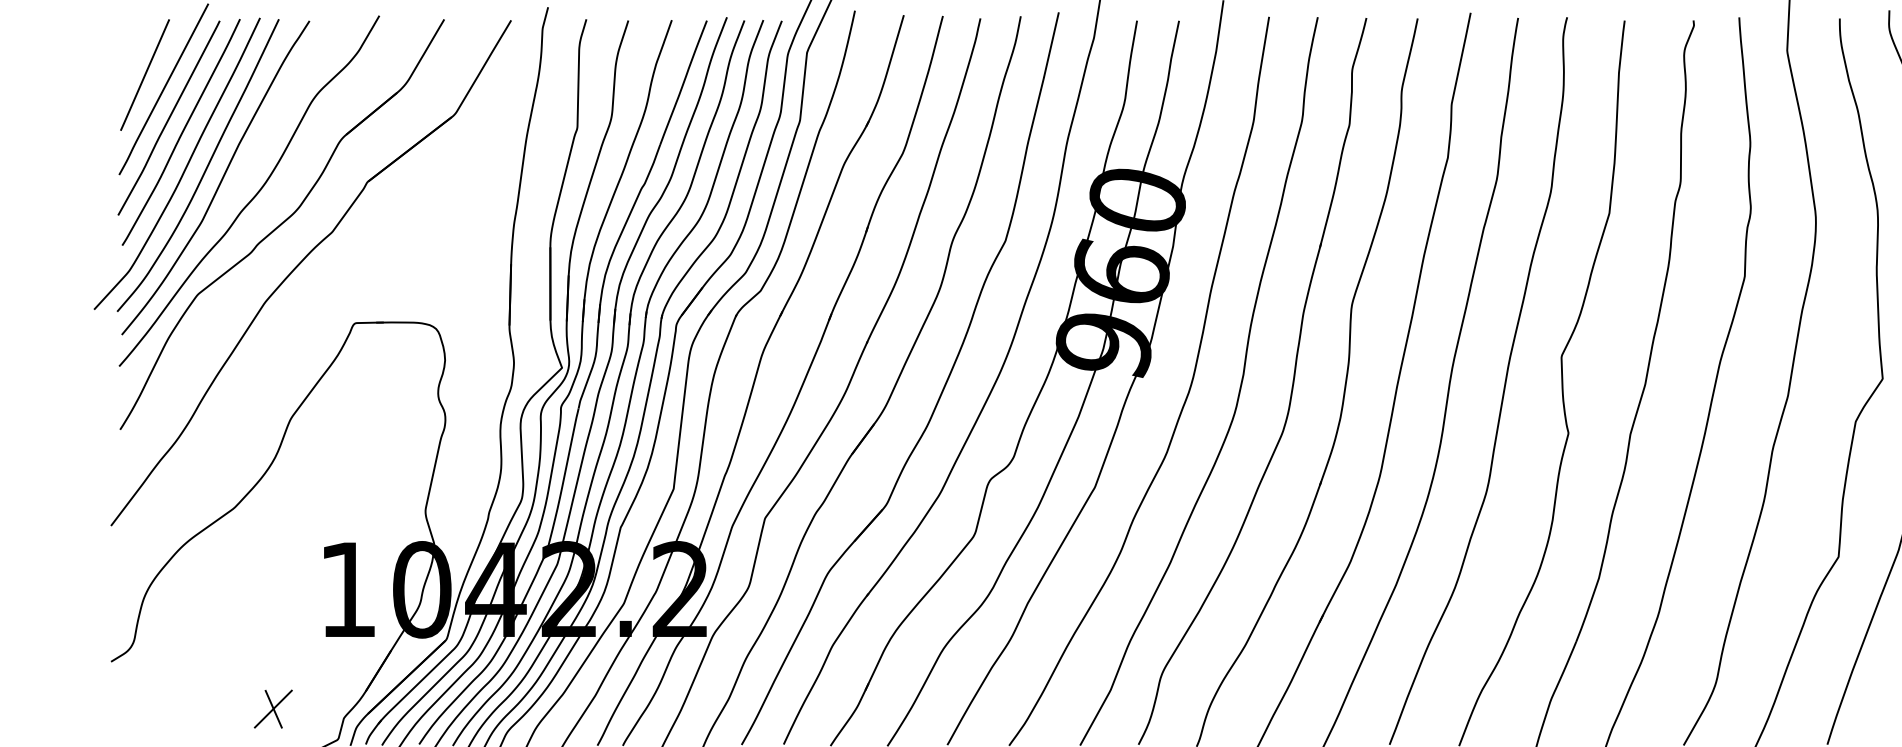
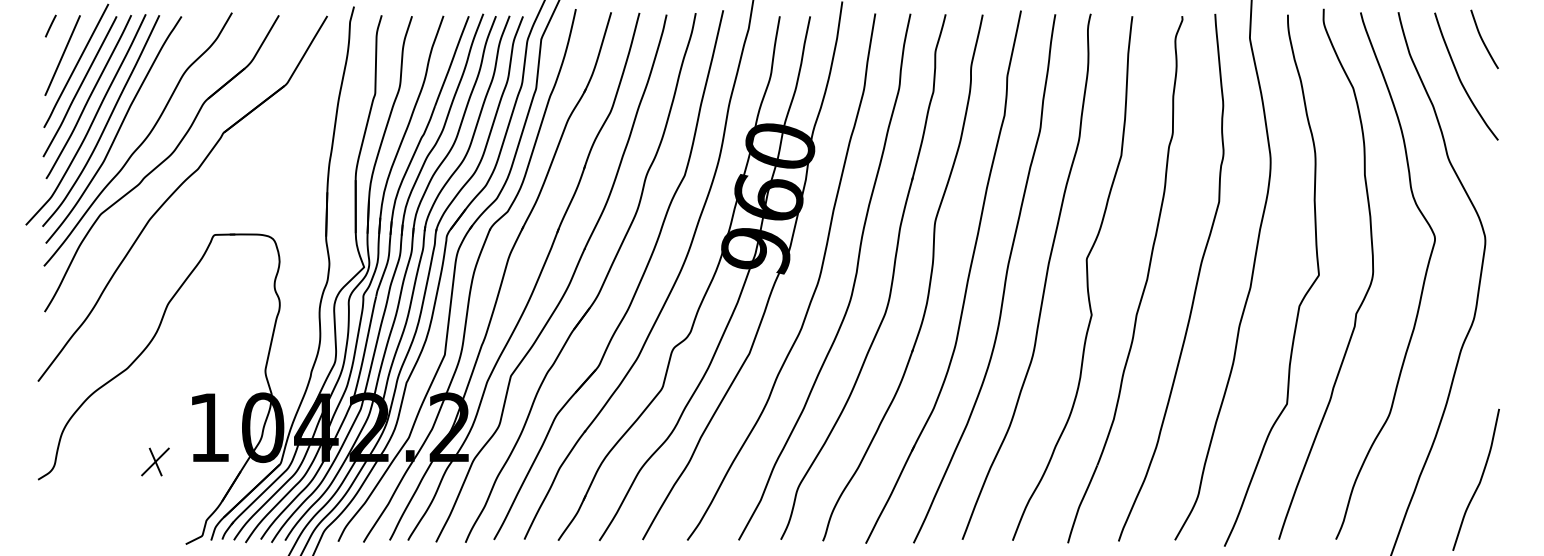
line: (128, 33) -> (50, 25), added
part: (273, 708) -> (155, 461), moved

